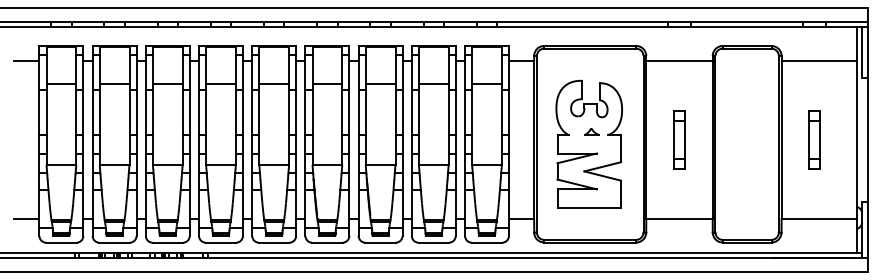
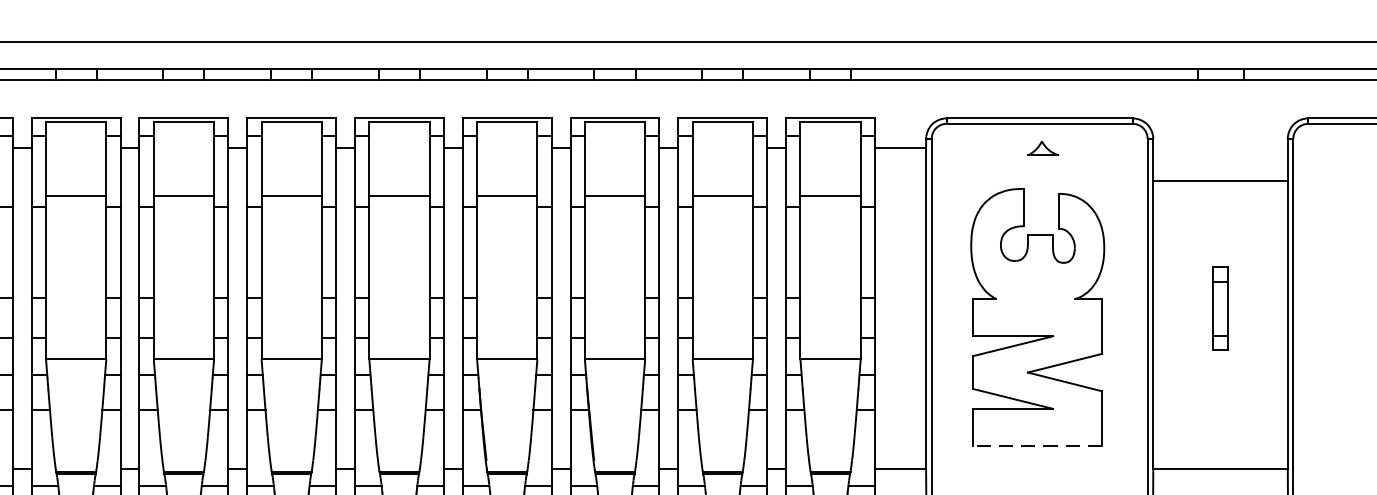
line: (679, 60) -> (1220, 180), moved
part: (591, 131) -> (1042, 147), moved
part: (679, 139) -> (1220, 307), size x0.7
line: (589, 207) -> (1038, 445), solid -> dashed

